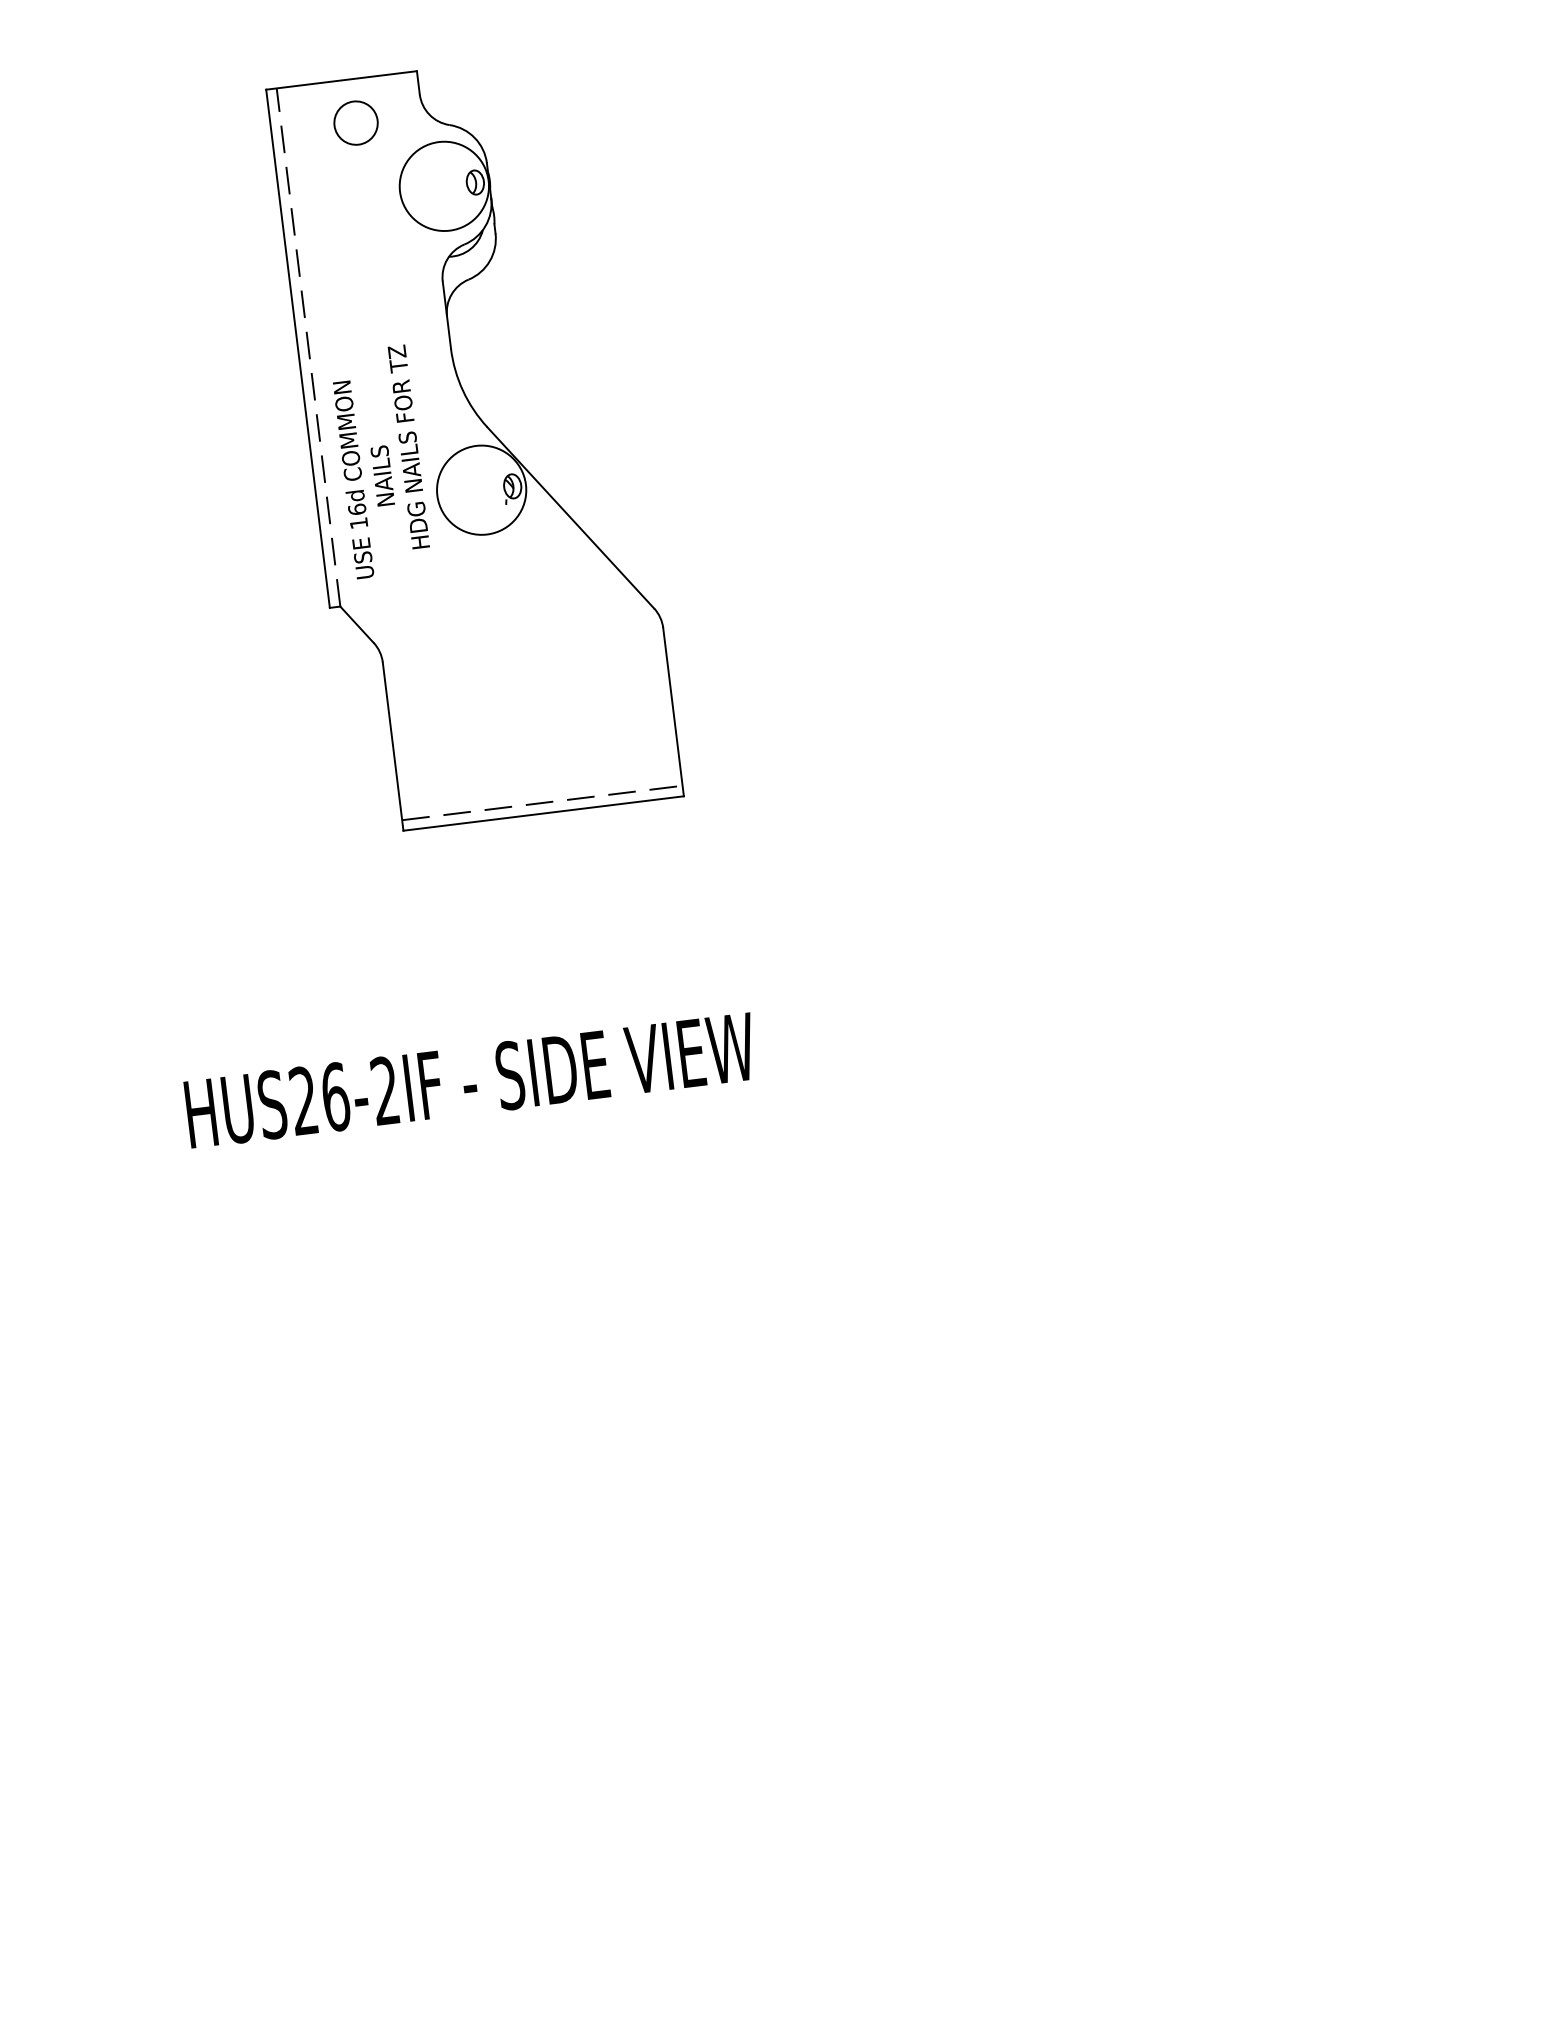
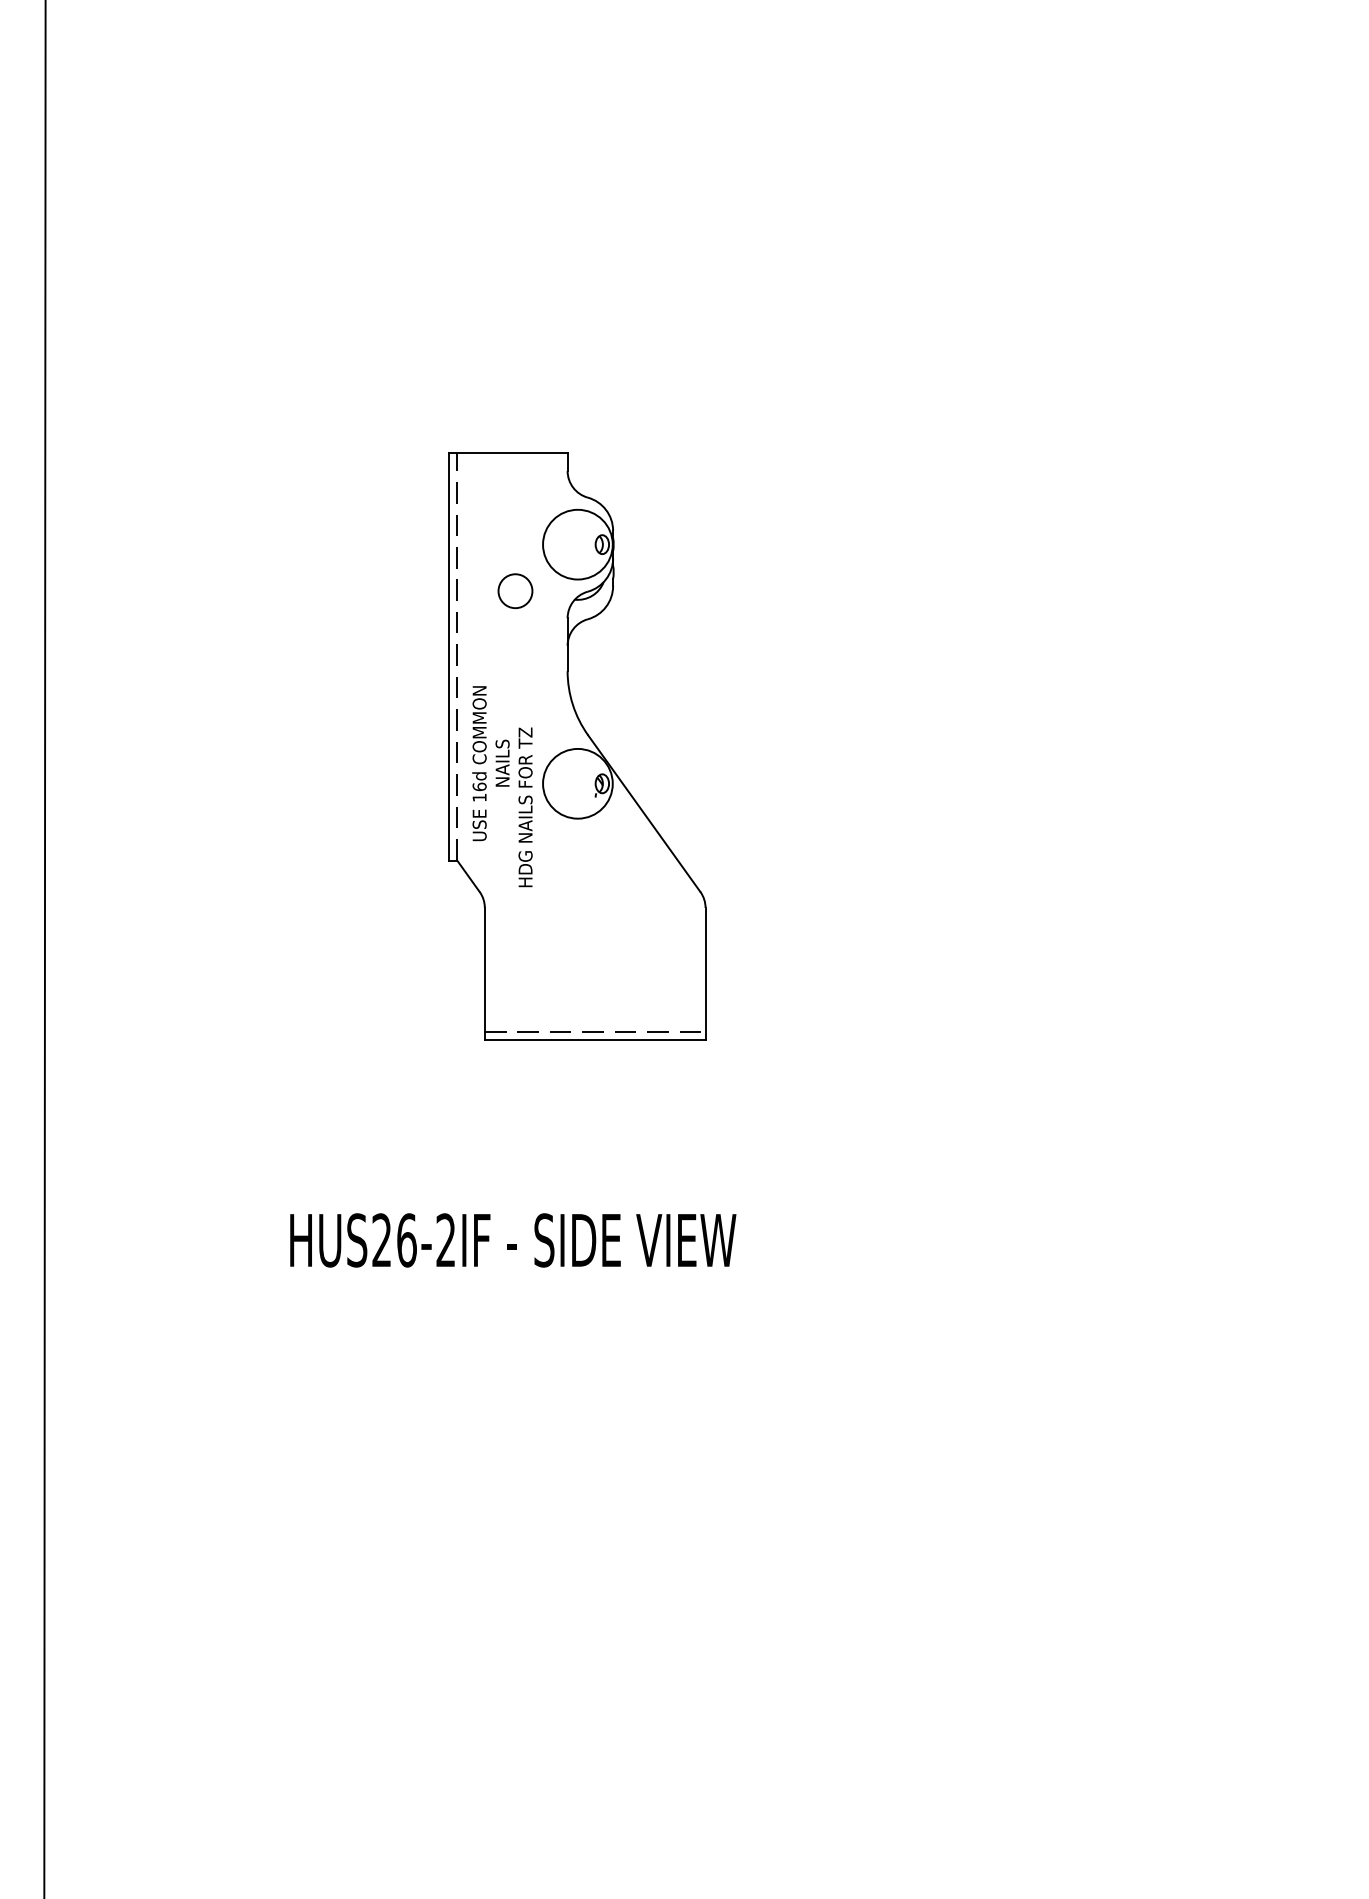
circle: (356, 123) -> (515, 591), moved
text: (408, 447) -> (525, 807), moved

